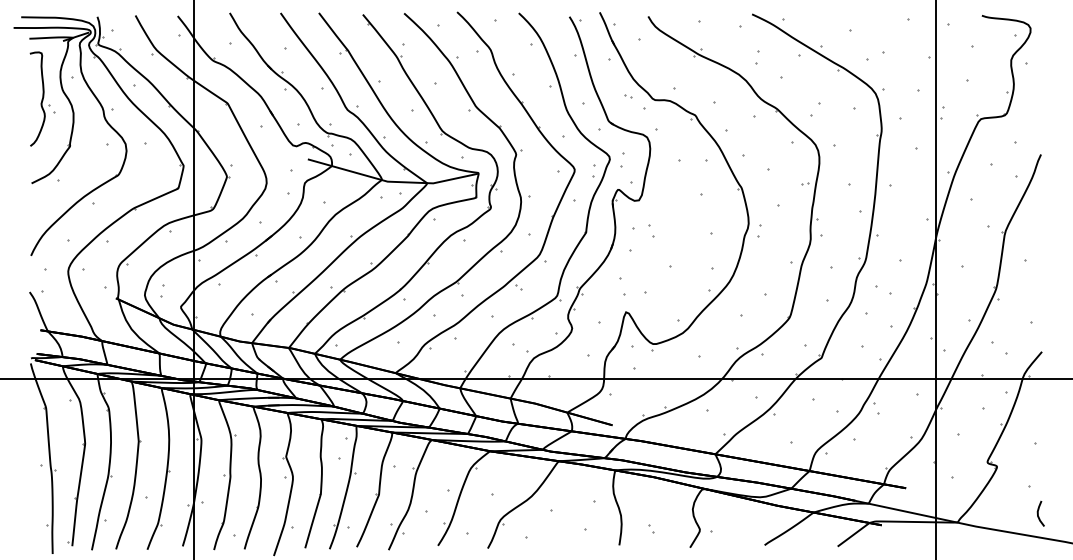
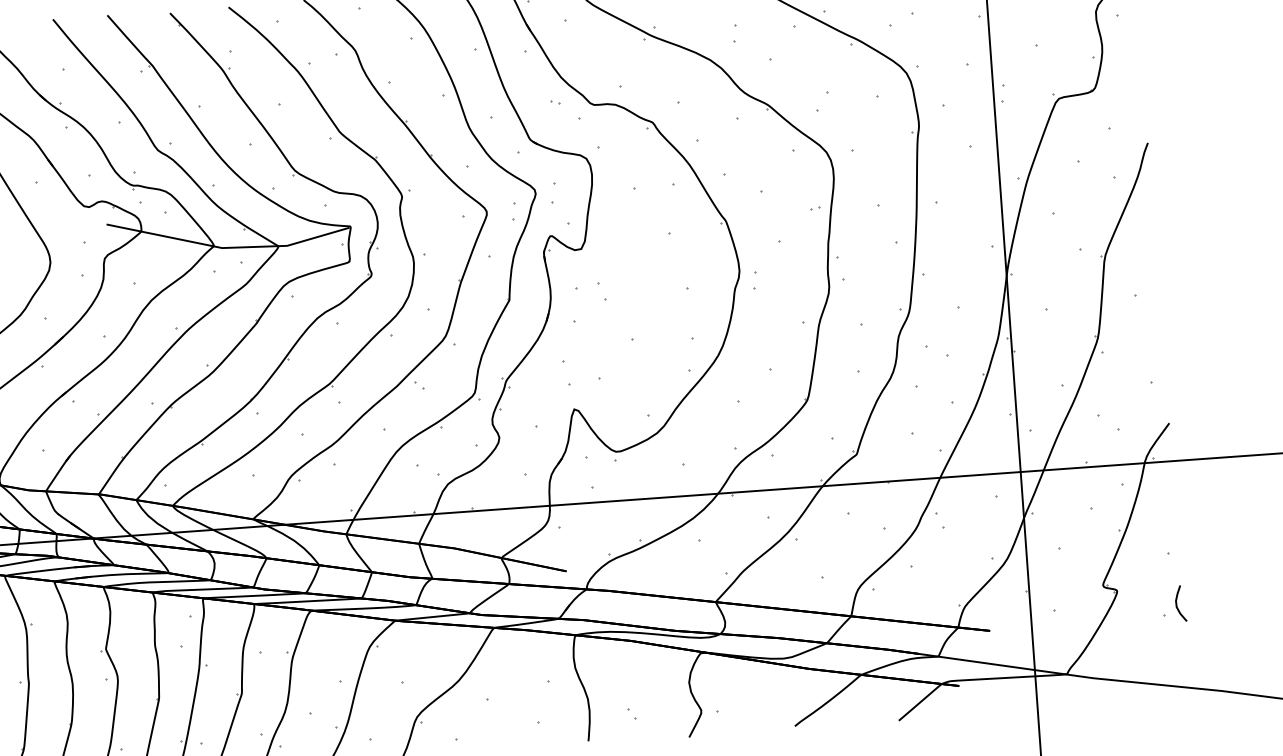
curve: (1038, 513) -> (1177, 603), moved

